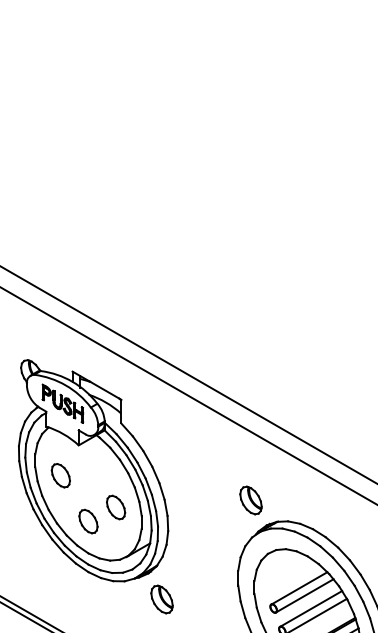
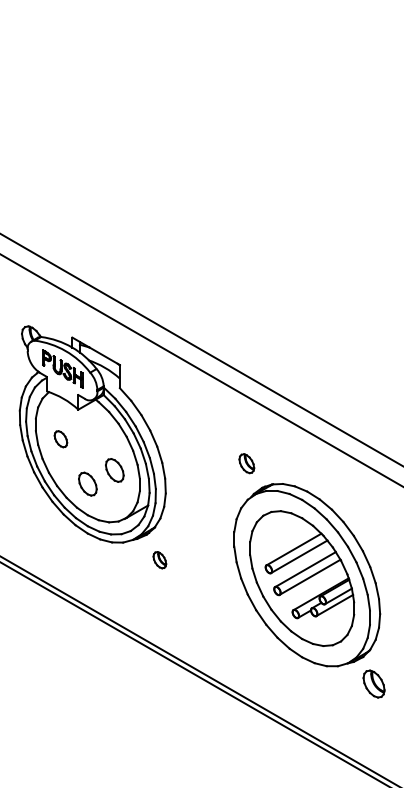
part: (60, 474) -> (60, 438), size x0.7
part: (250, 500) -> (246, 463), size x0.7
part: (161, 598) -> (159, 559), size x0.6

